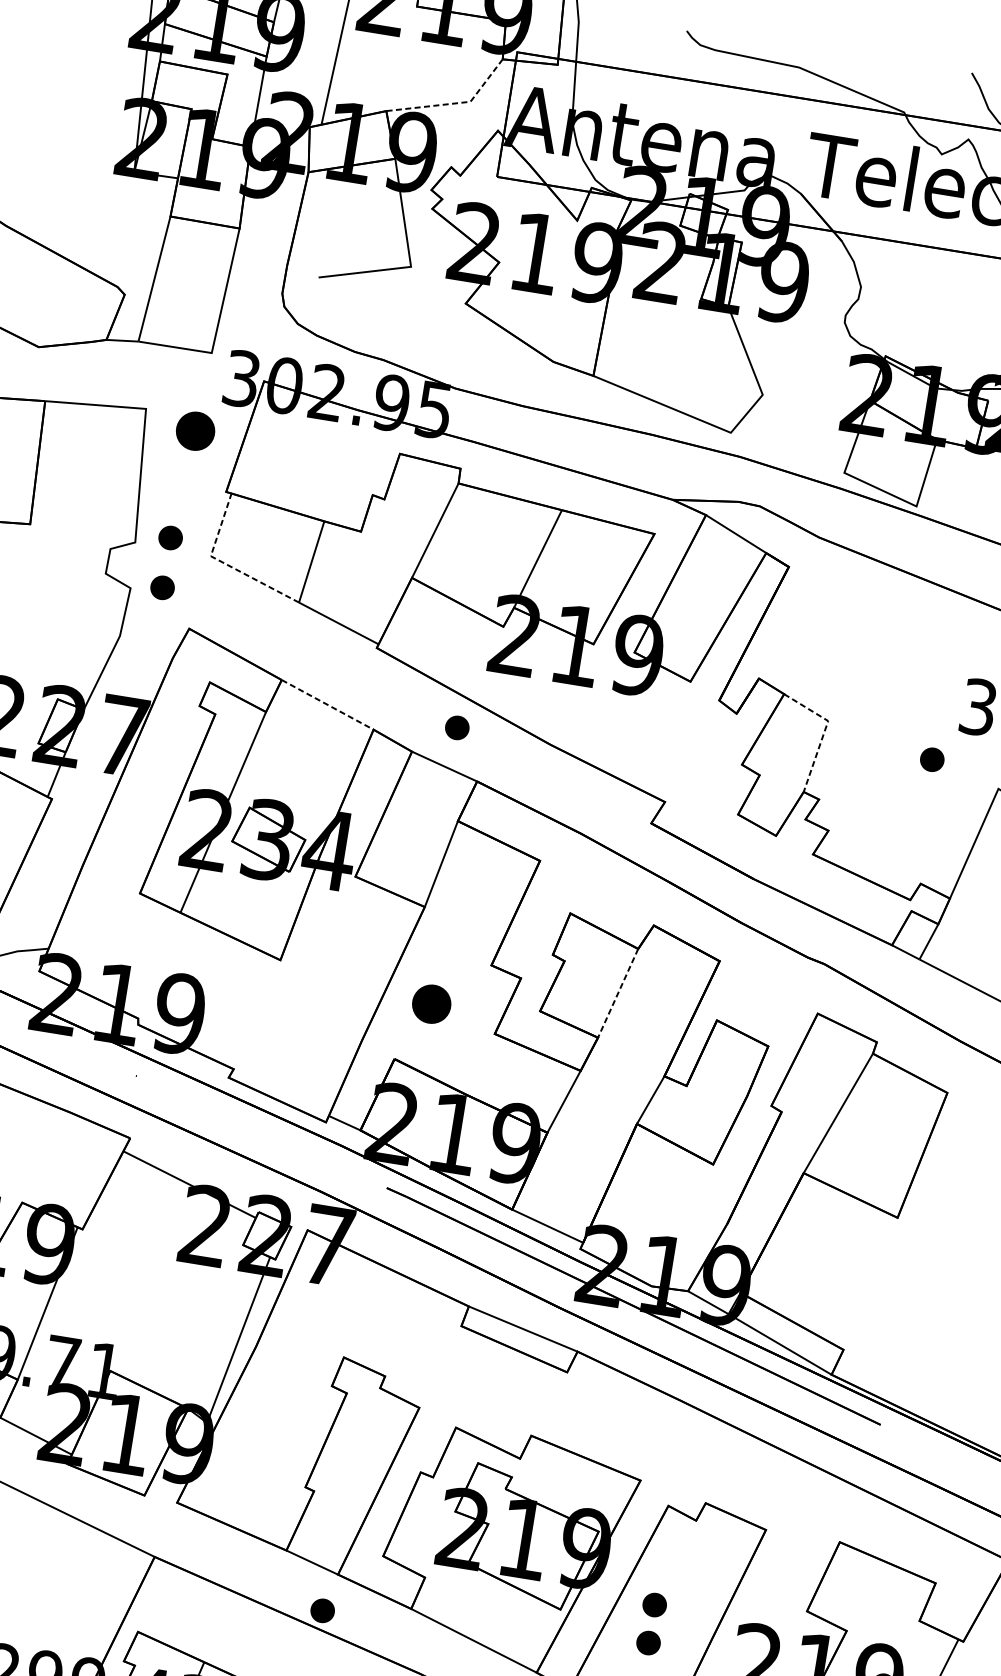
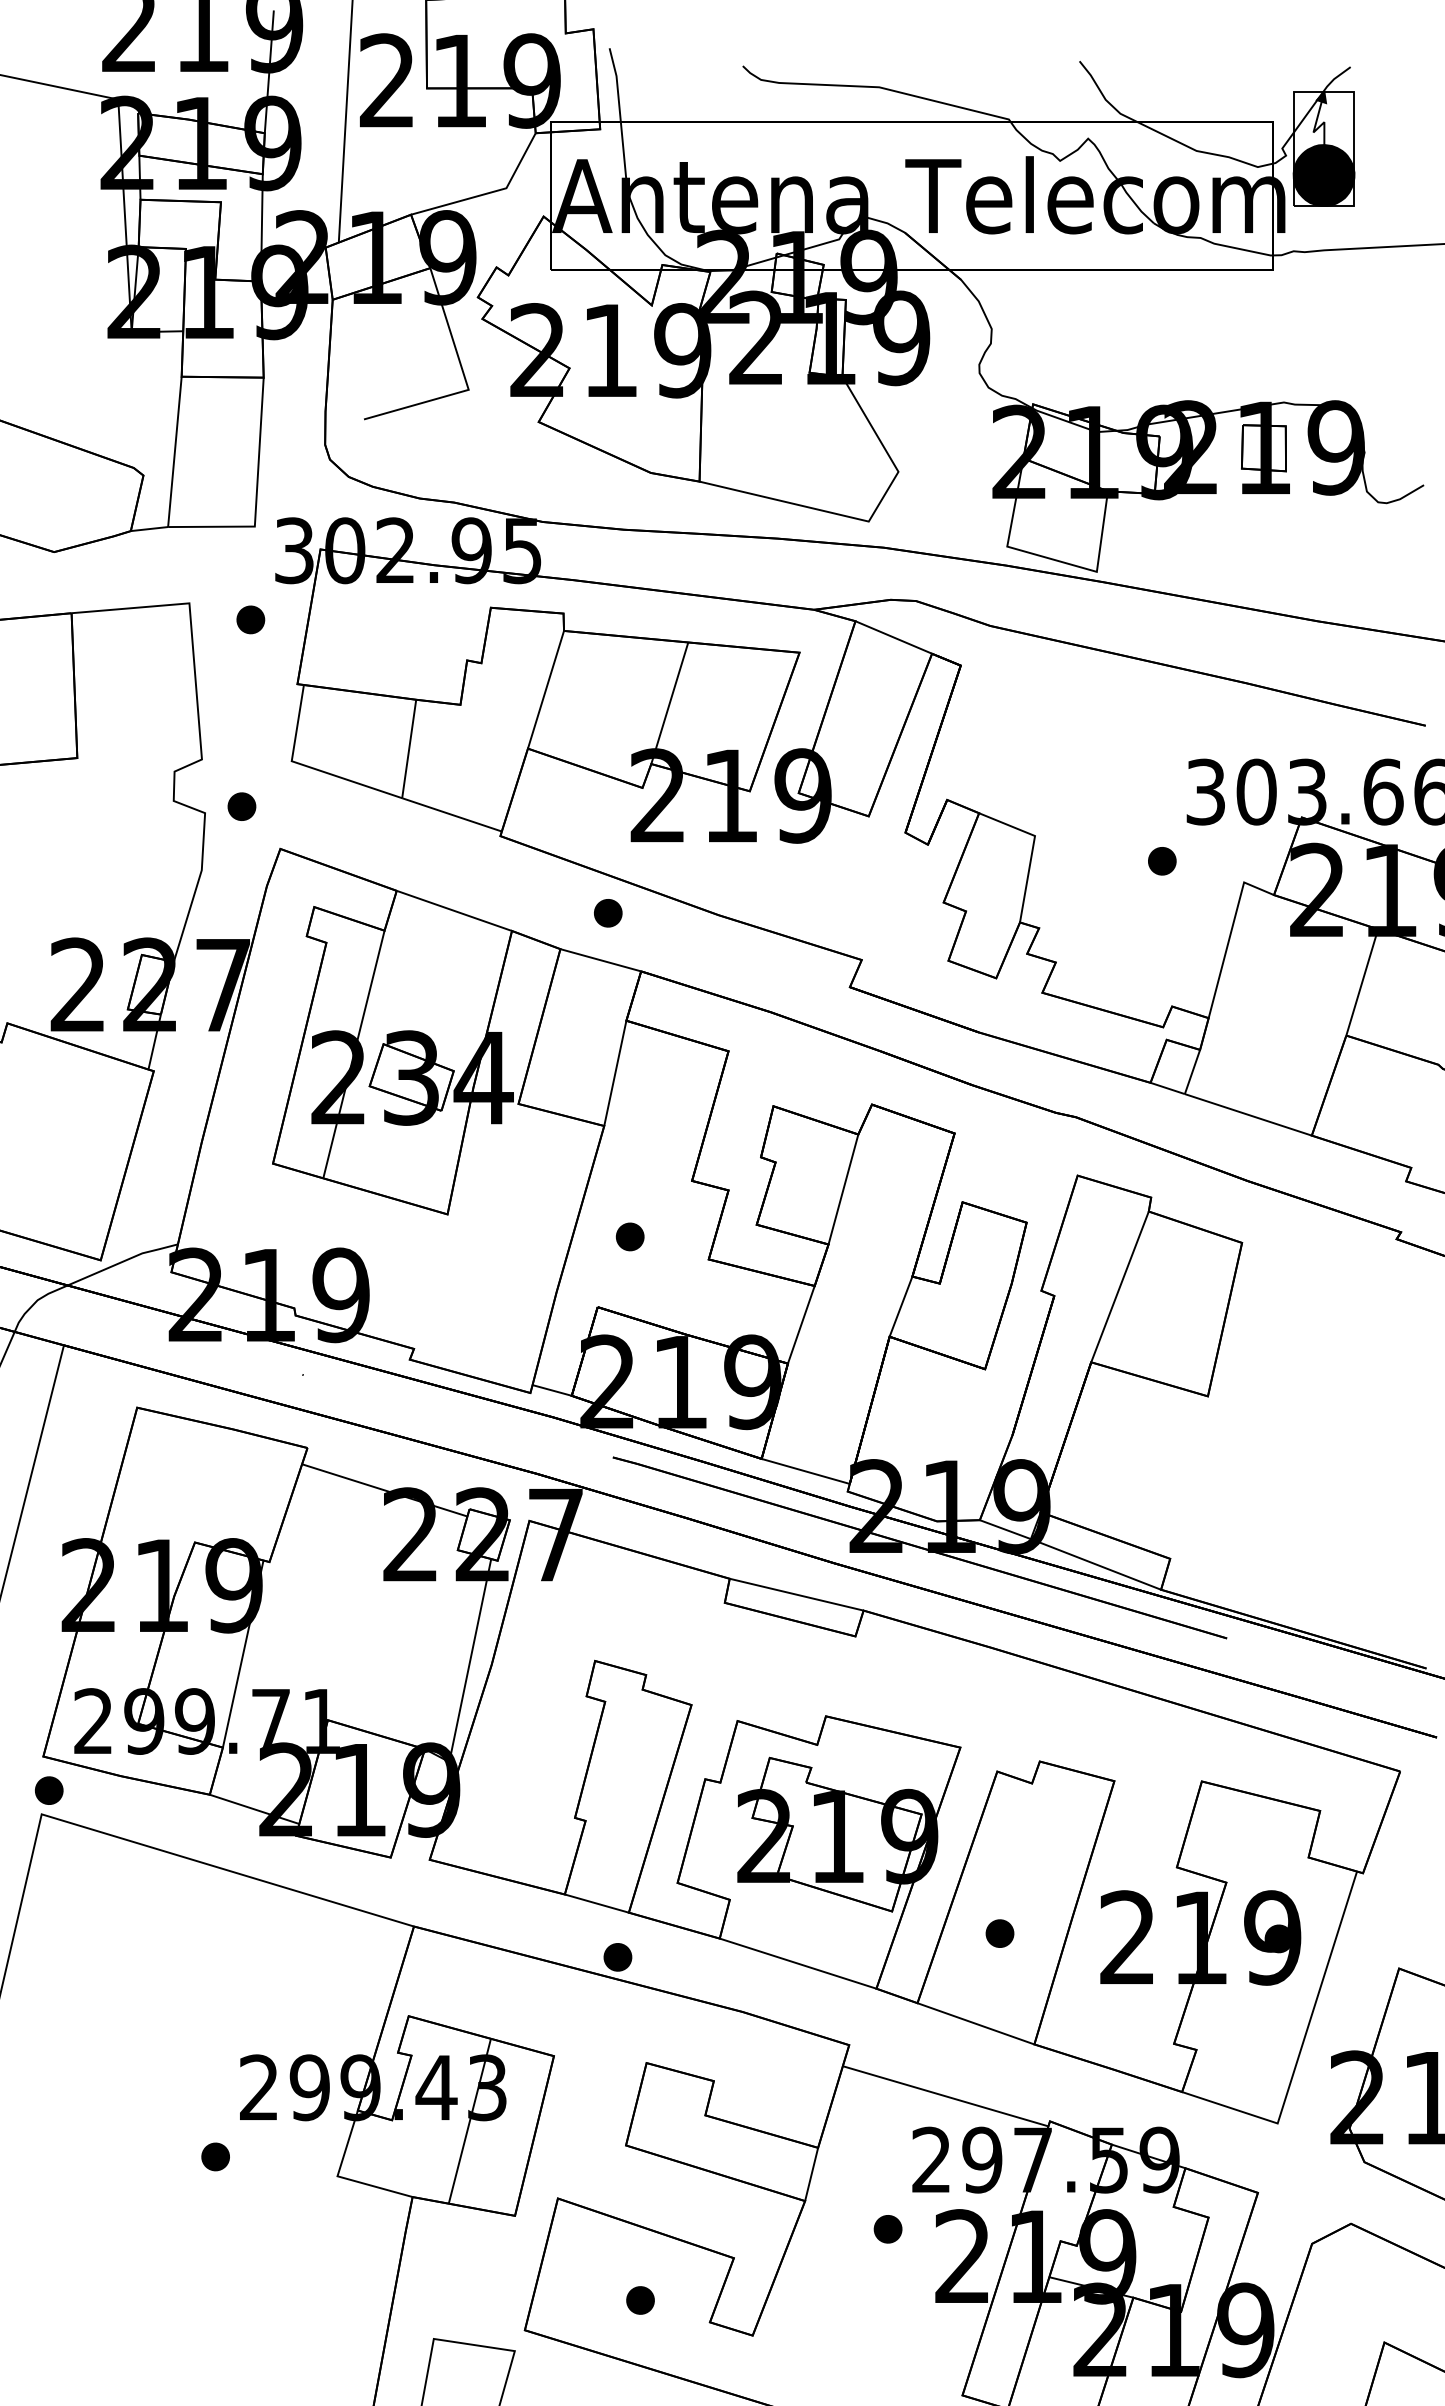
line: (455, 103) -> (489, 193), dashed -> solid
part: (195, 430) -> (250, 619), size x0.62
part: (170, 537) -> (241, 747), removed
line: (224, 563) -> (309, 767), dashed -> solid
line: (327, 705) -> (454, 911), dashed -> solid
line: (824, 731) -> (1032, 848), dashed -> solid
line: (618, 993) -> (843, 1189), dashed -> solid
part: (431, 1003) -> (629, 1236), size x0.62
part: (654, 1604) -> (999, 1888), removed

